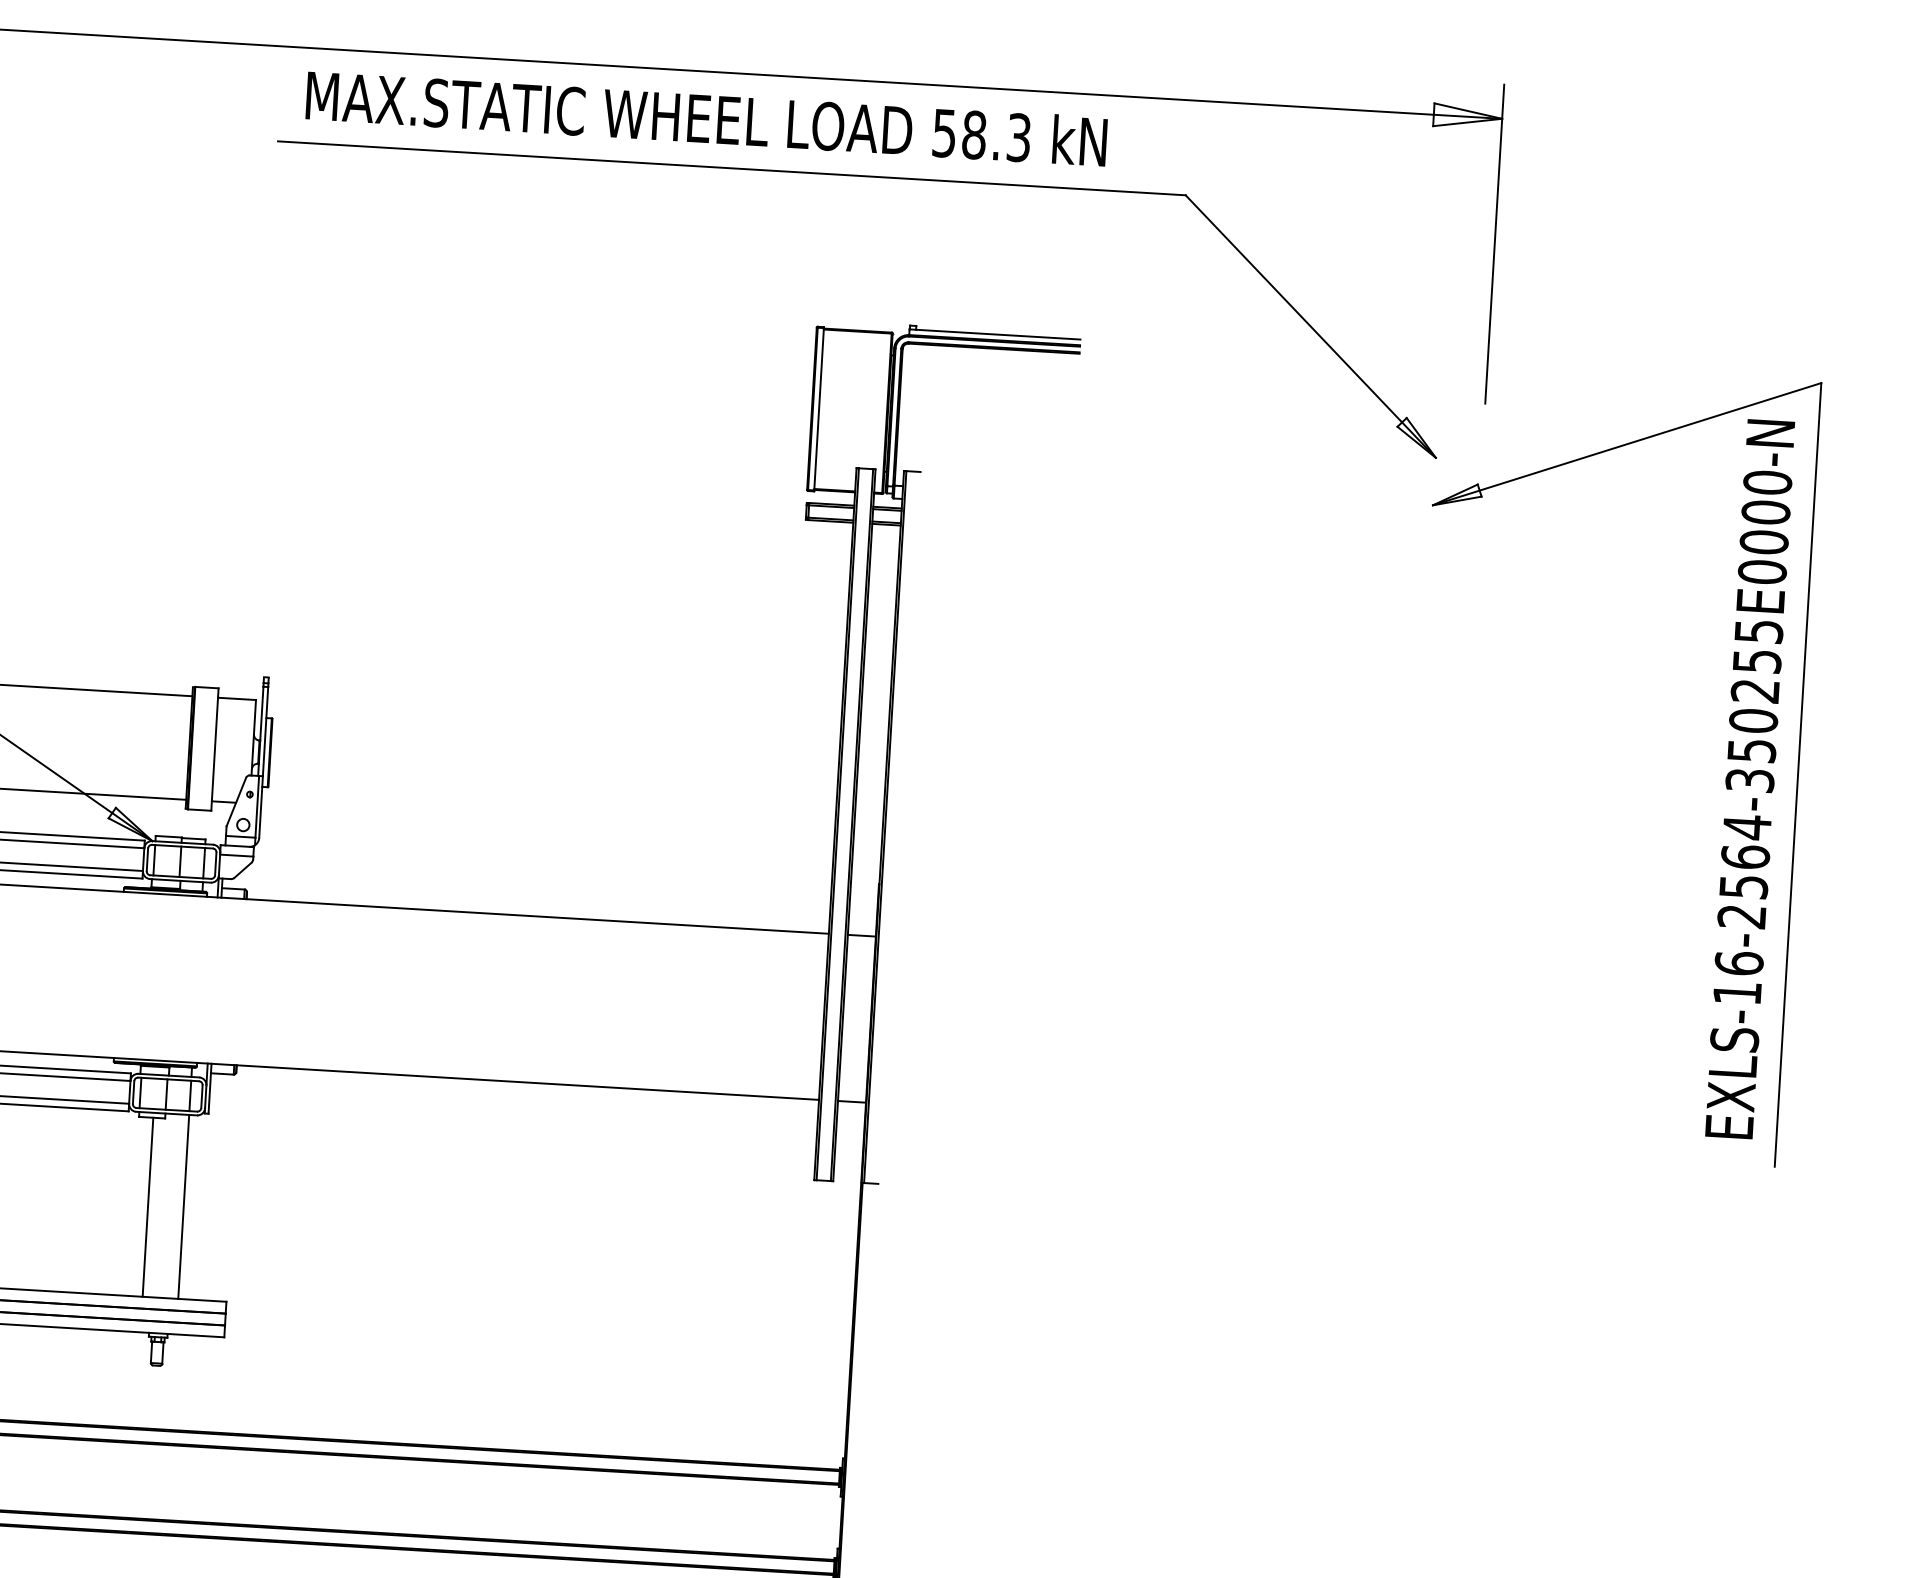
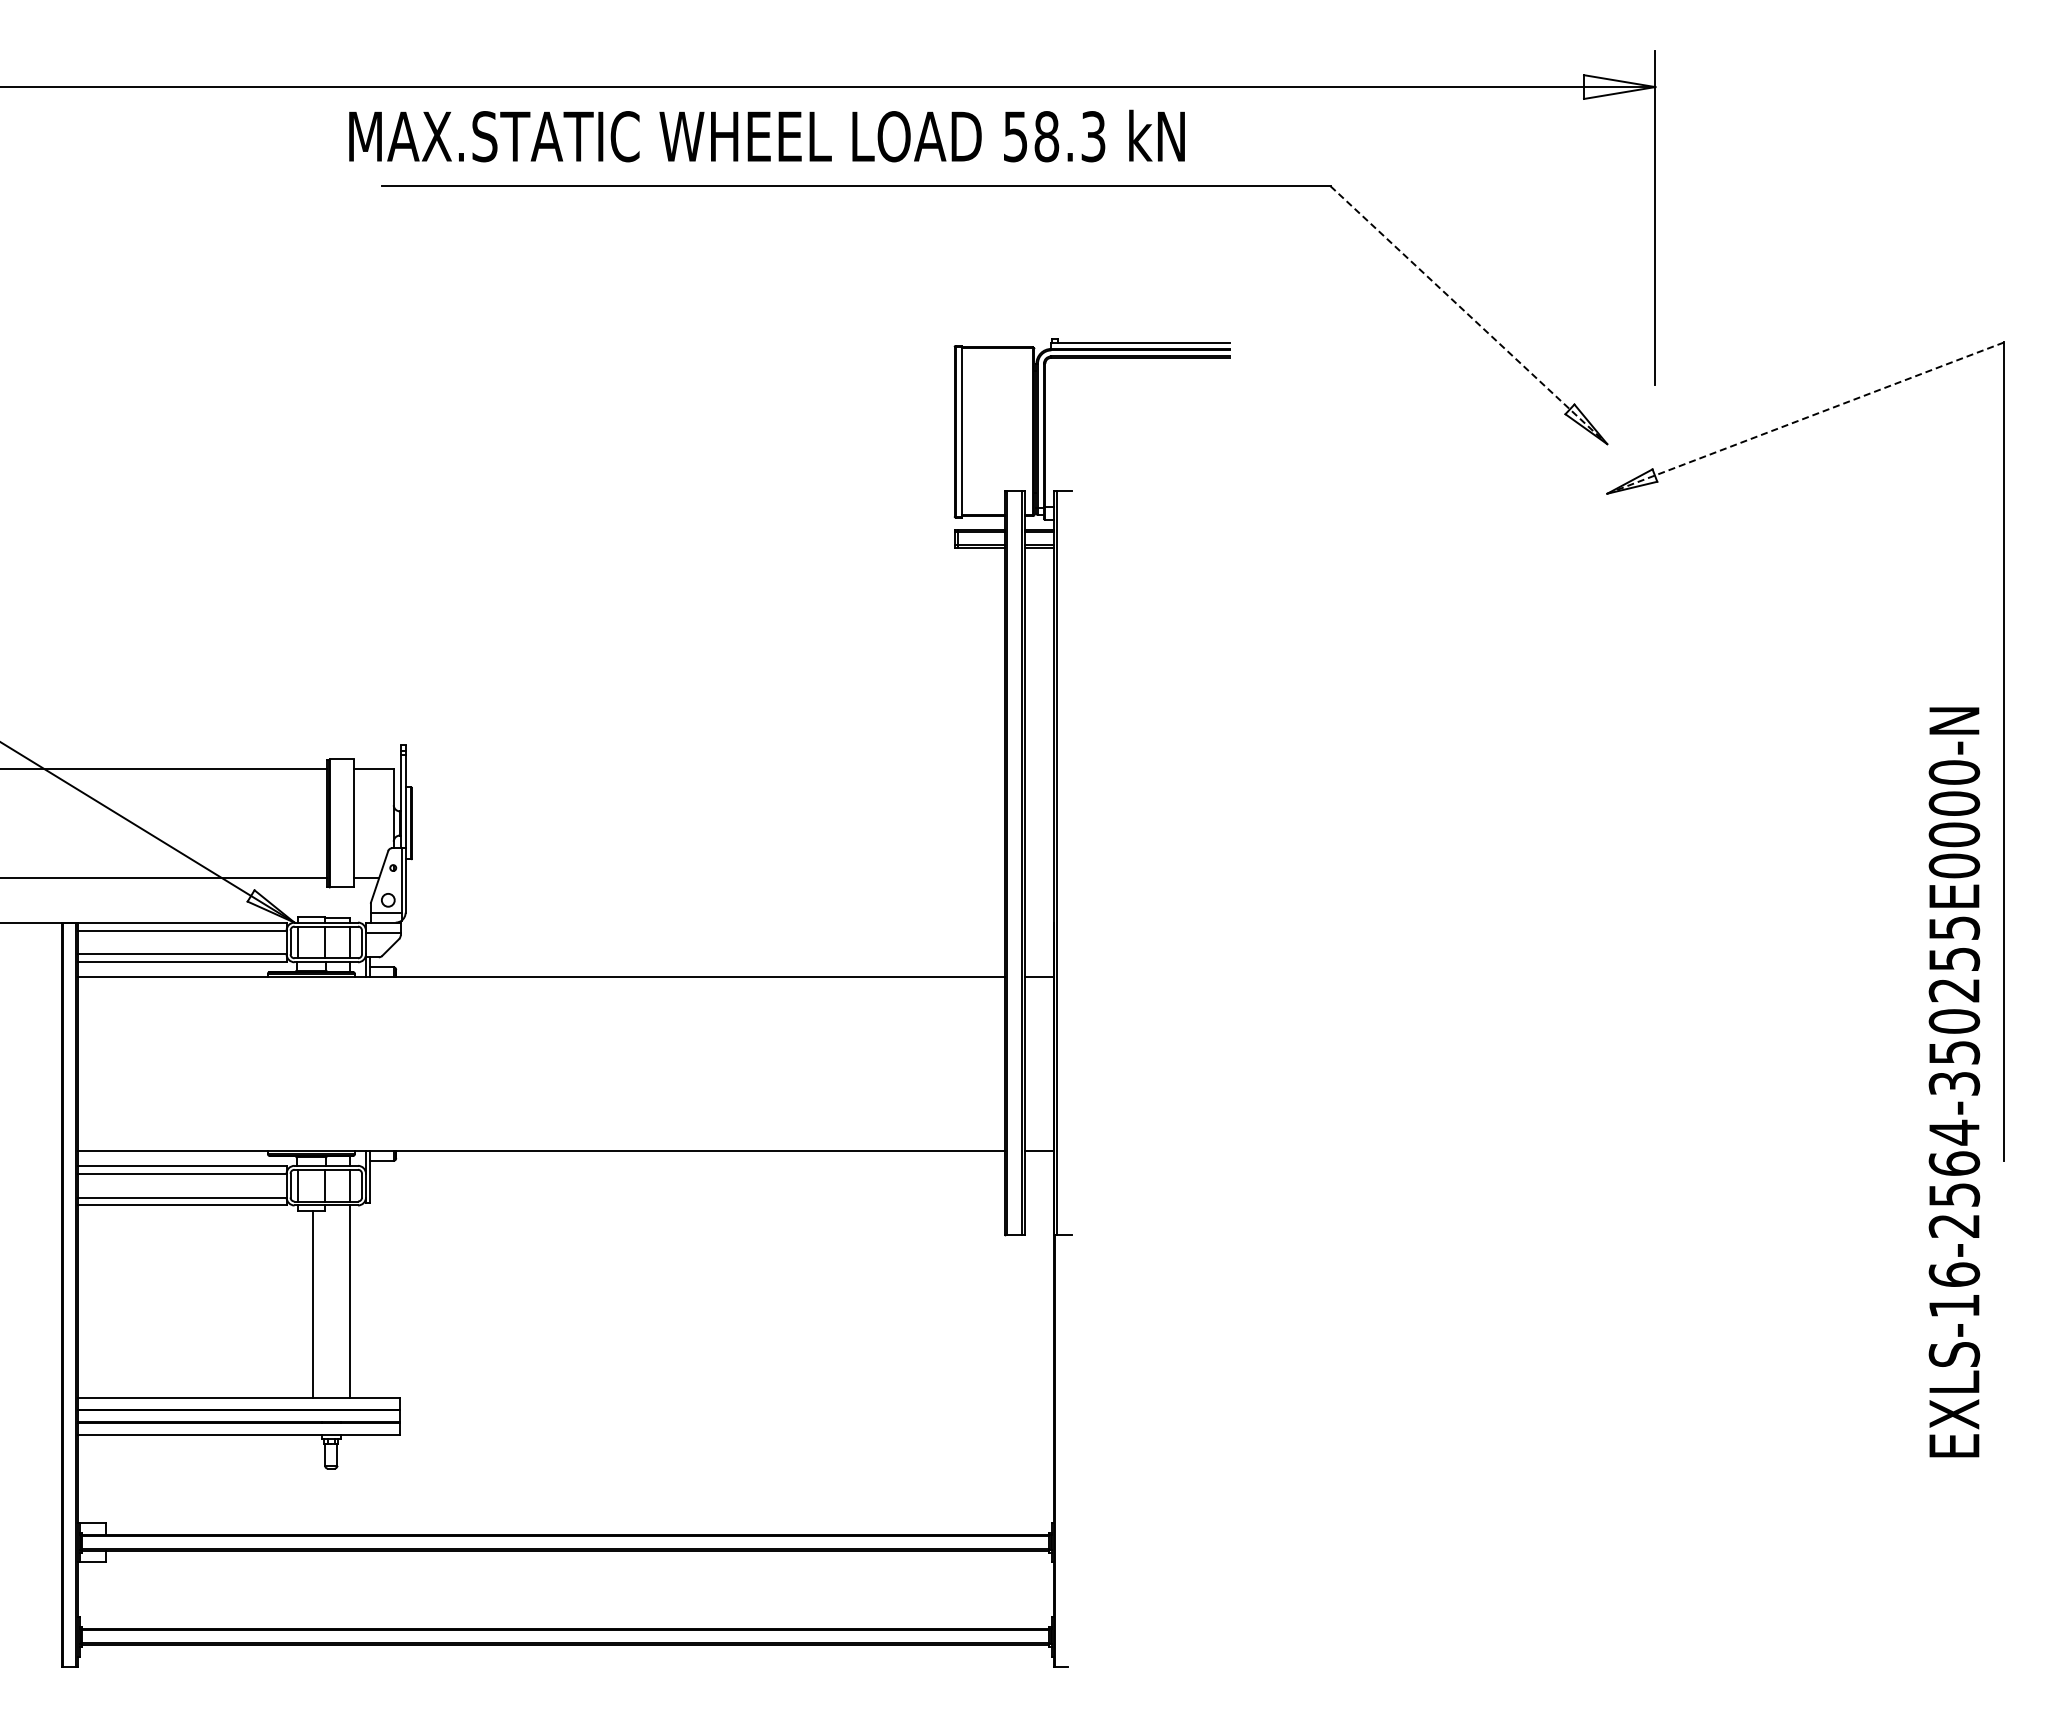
text: (706, 118) -> (766, 135), moved
line: (1311, 326) -> (1469, 315), solid -> dashed
line: (1627, 444) -> (1805, 418), solid -> dashed
text: (1750, 779) -> (1954, 1082), moved

